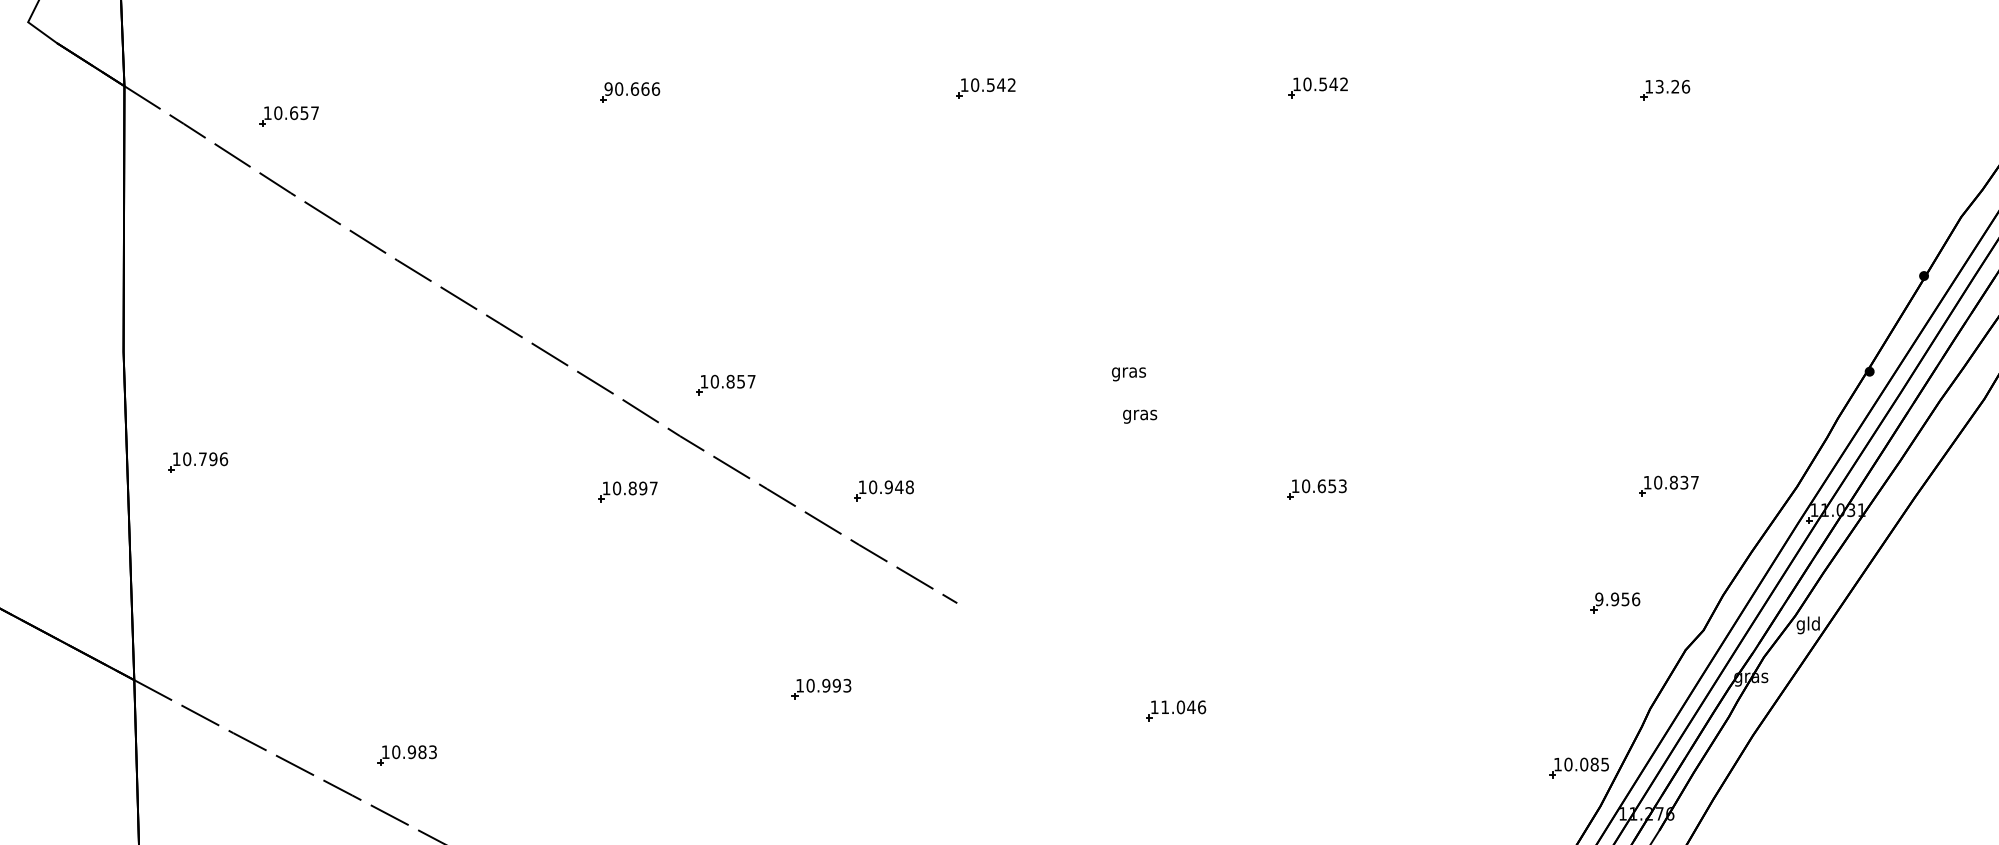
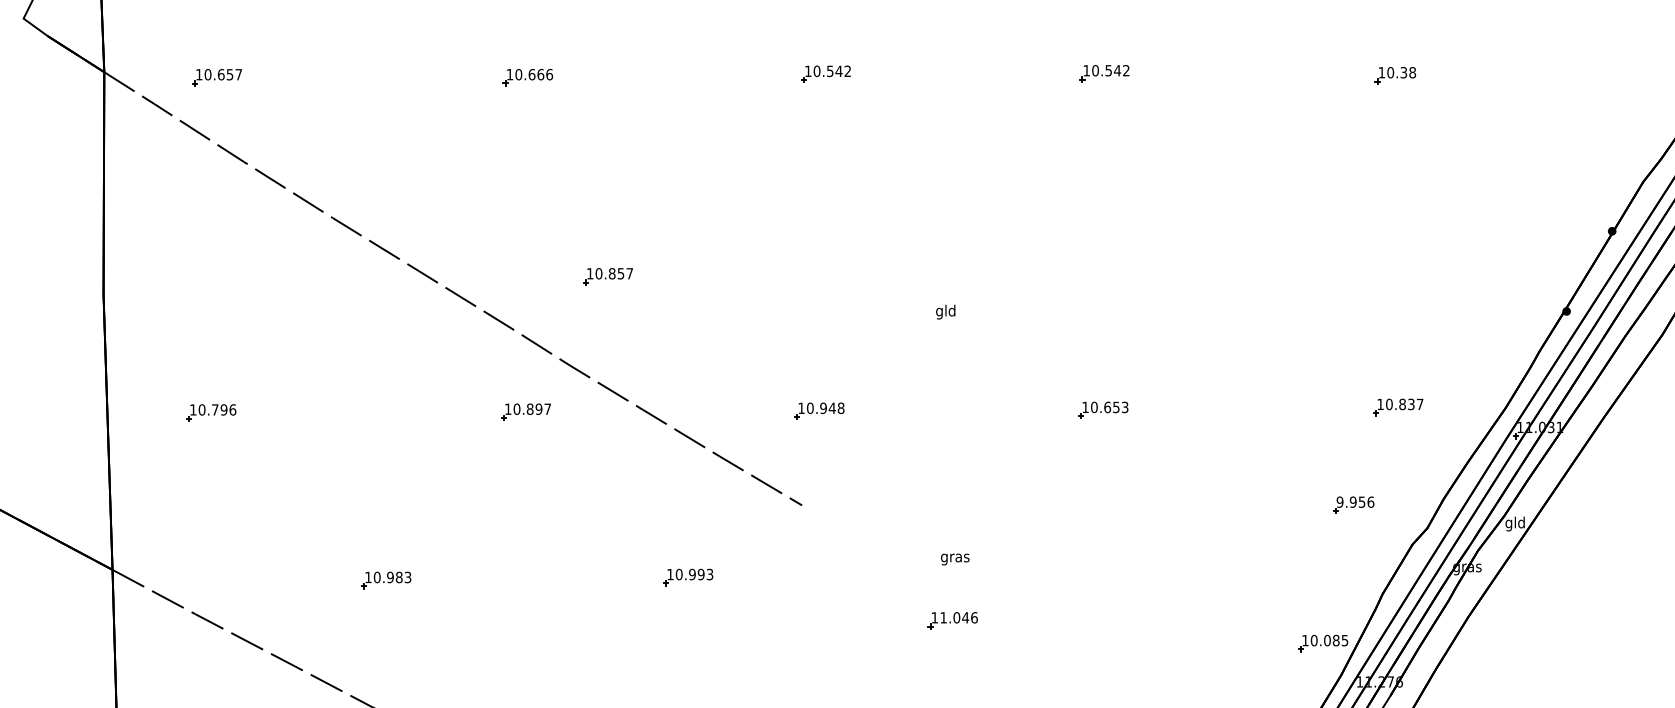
text: (1672, 86) -> (1401, 72), 13.26 -> 10.38
text: (608, 88) -> (509, 74), 90.666 -> 10.666
part: (288, 116) -> (216, 77), moved
text: (1128, 372) -> (945, 312), gras -> gld
part: (725, 384) -> (607, 276), moved
text: (1140, 416) -> (955, 559), moved
part: (198, 462) -> (211, 412), moved
part: (883, 490) -> (819, 410), moved
part: (1176, 710) -> (953, 620), moved
part: (406, 755) -> (385, 580), moved

